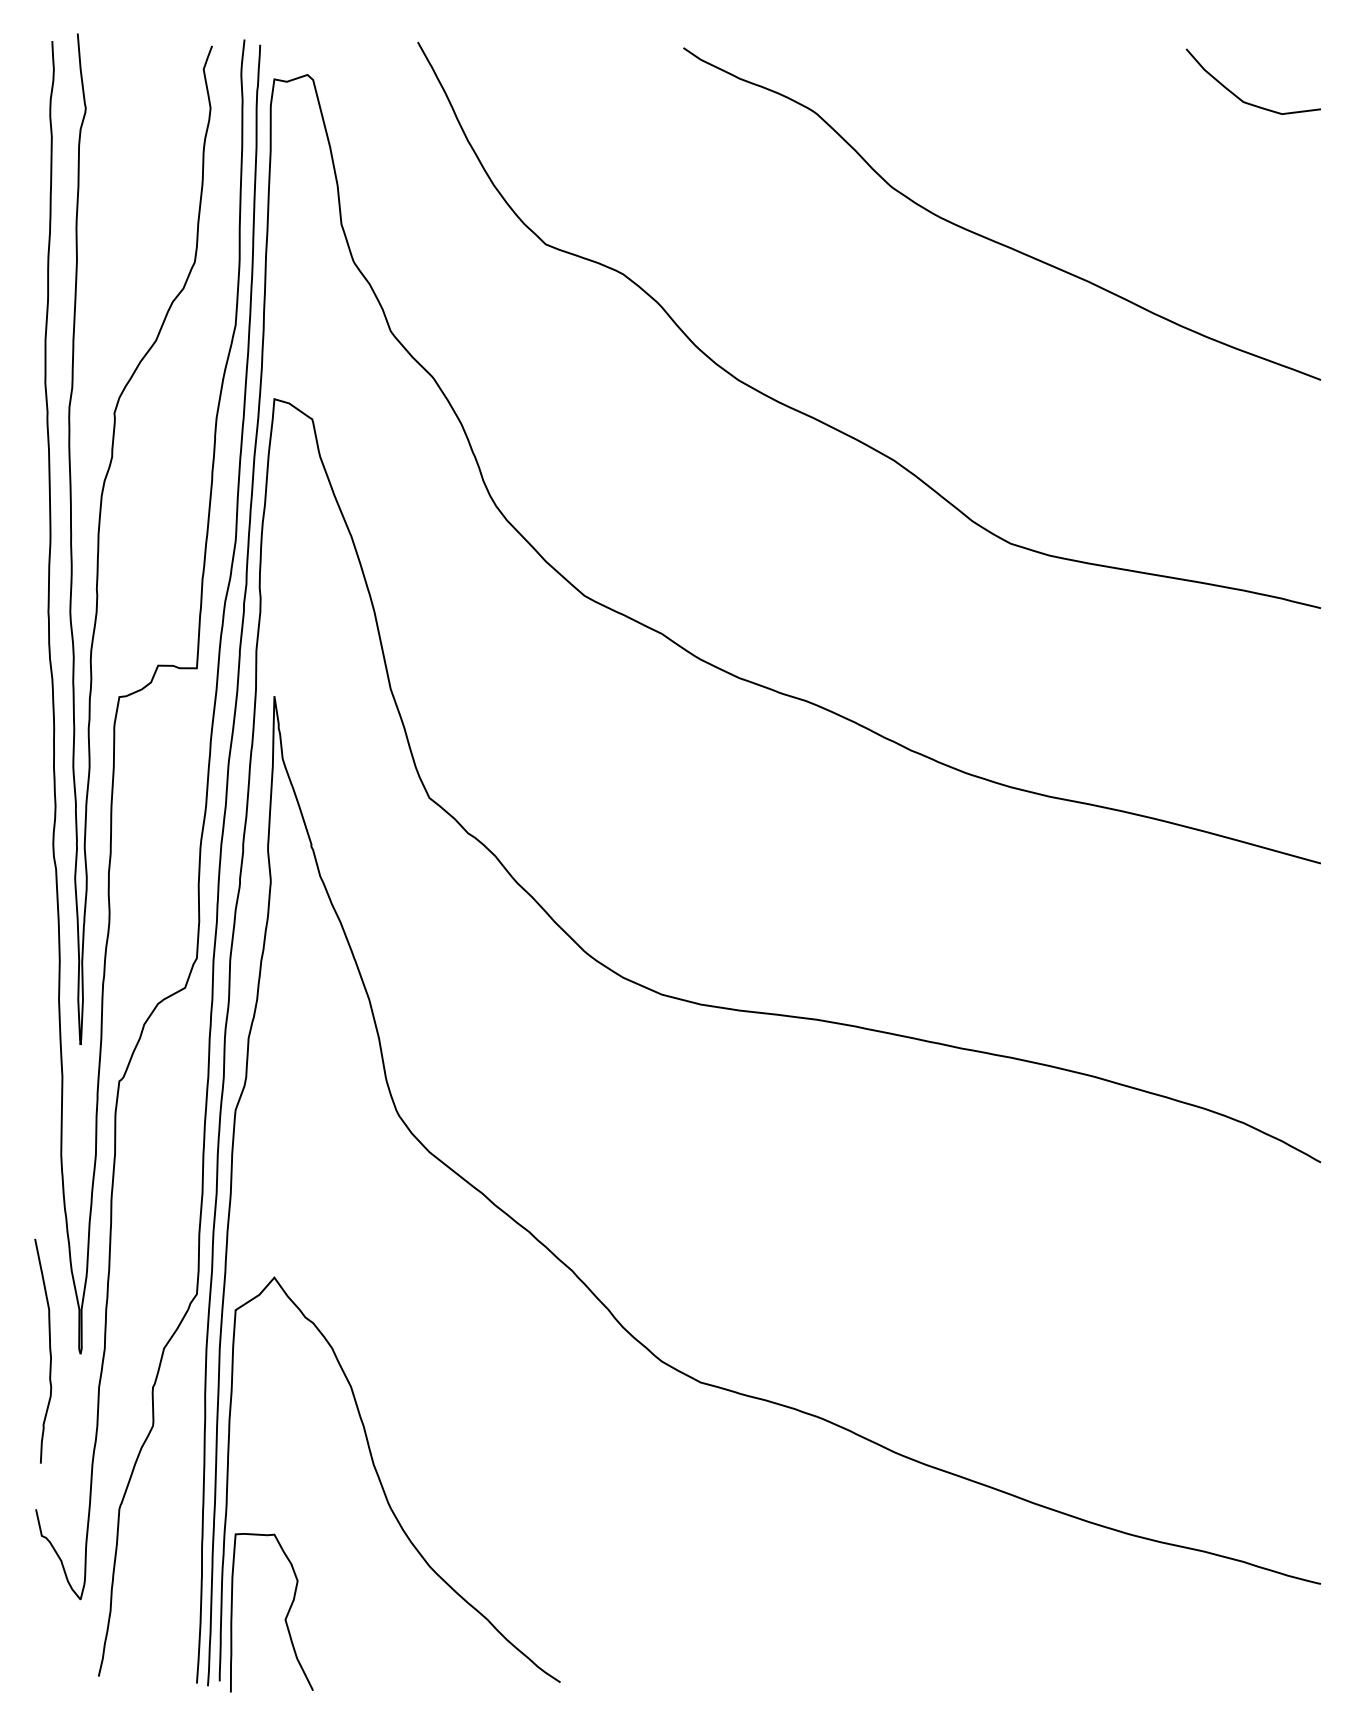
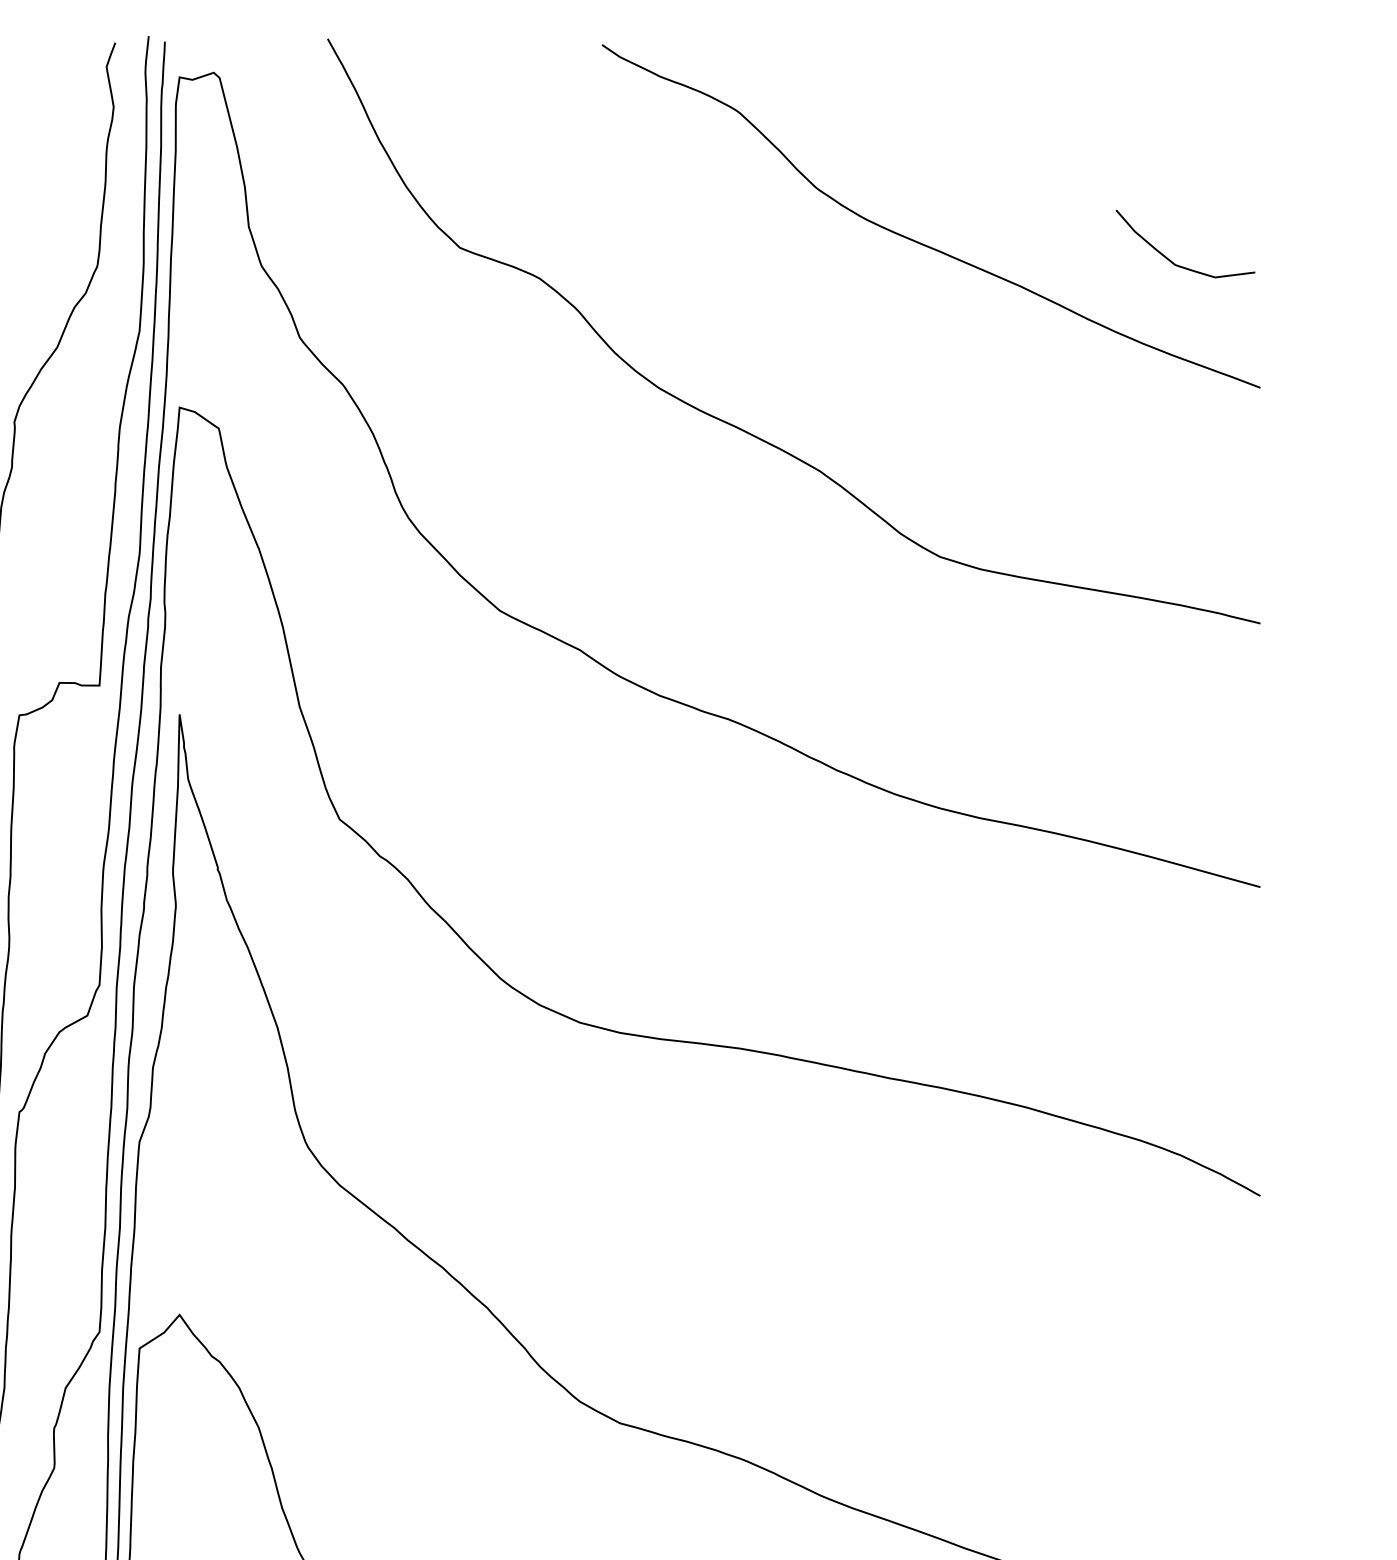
curve: (1238, 96) -> (1170, 259), moved

